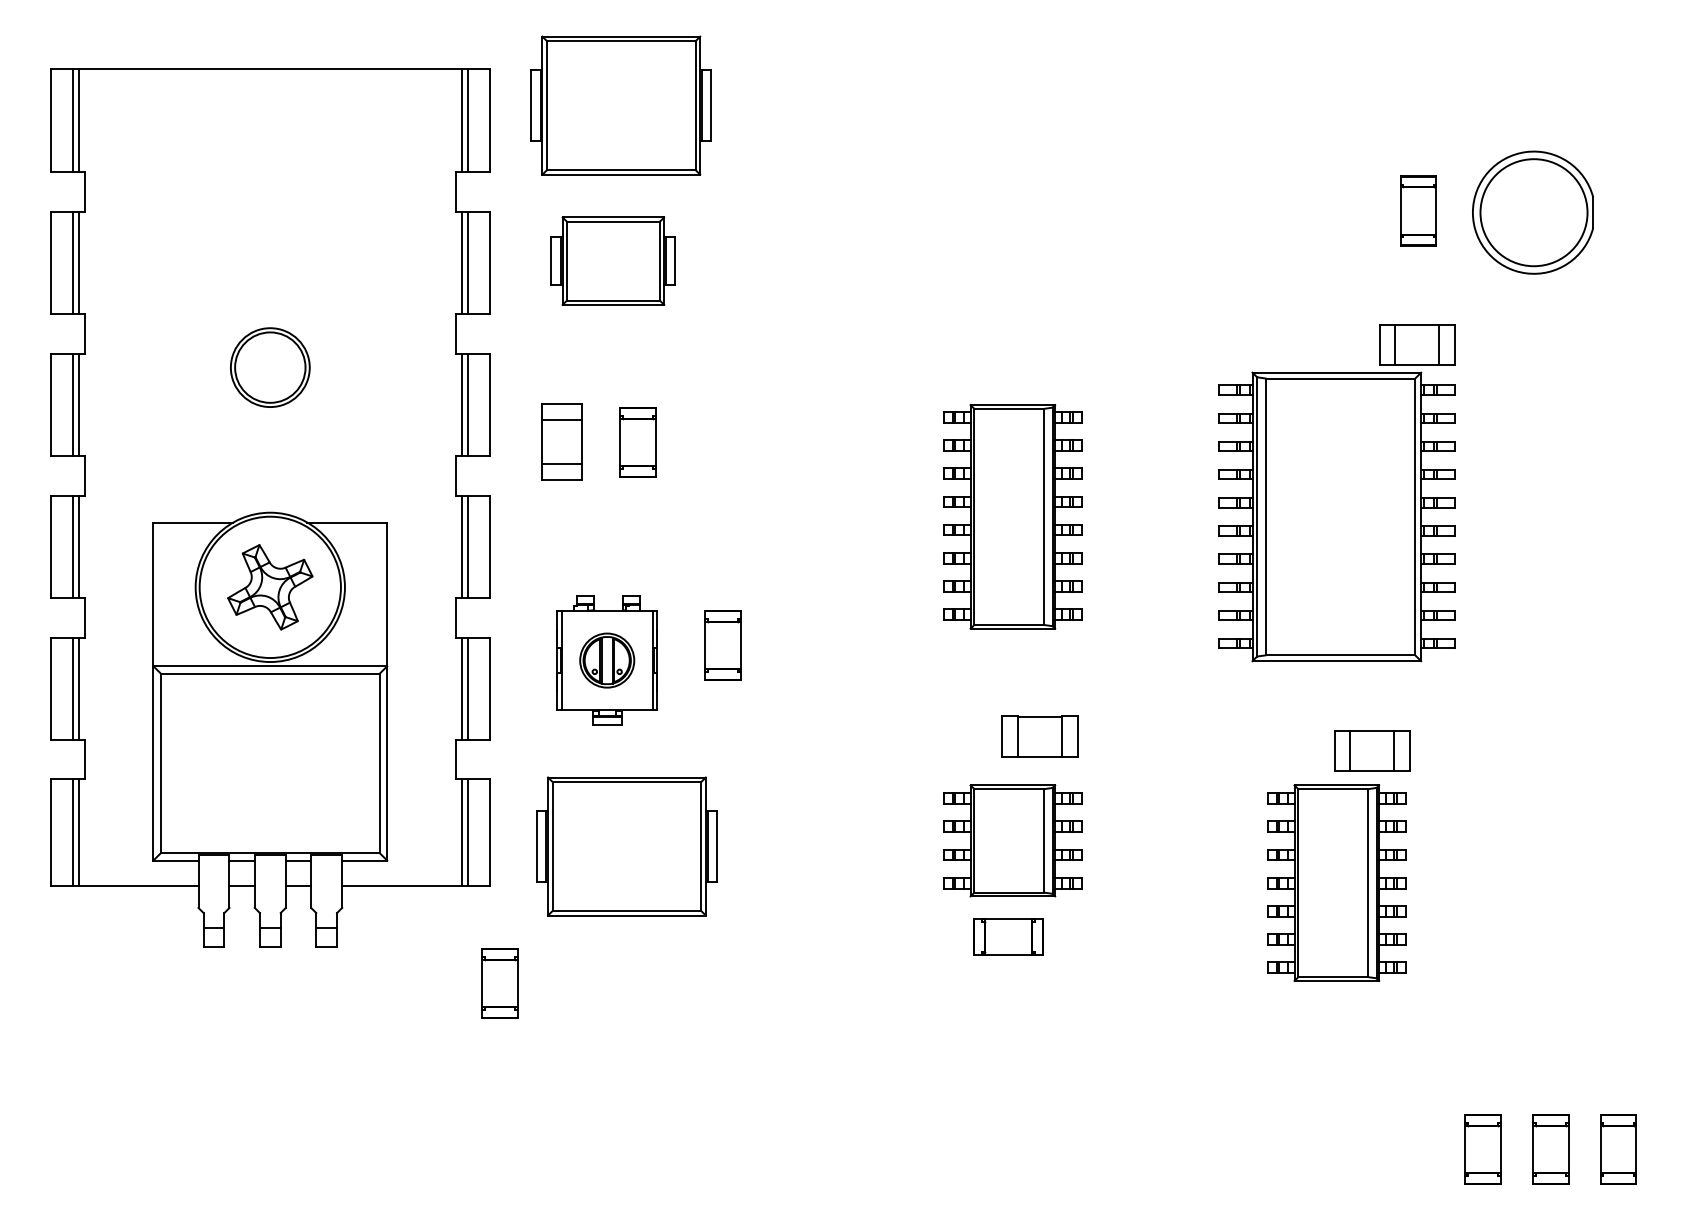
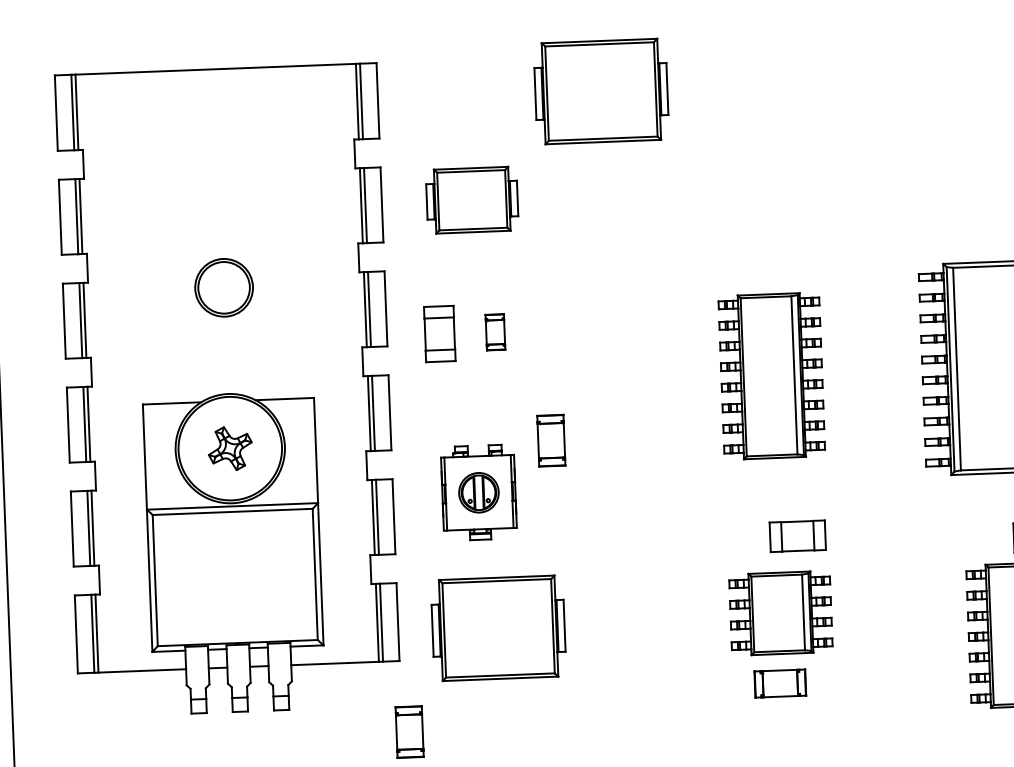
part: (620, 105) -> (600, 91), moved
part: (637, 442) -> (494, 332), size x0.7
part: (270, 587) -> (230, 448), size x0.7
part: (722, 645) -> (551, 440), moved

